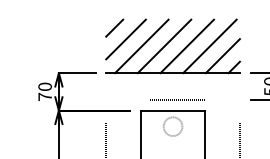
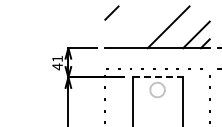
line: (125, 38) -> (120, 21), removed
line: (142, 46) -> (133, 27), removed
line: (164, 46) -> (150, 27), removed
line: (210, 46) -> (186, 27), removed
text: (44, 91) -> (57, 62), 70 -> 41
line: (174, 110) -> (158, 77), solid -> dashed

